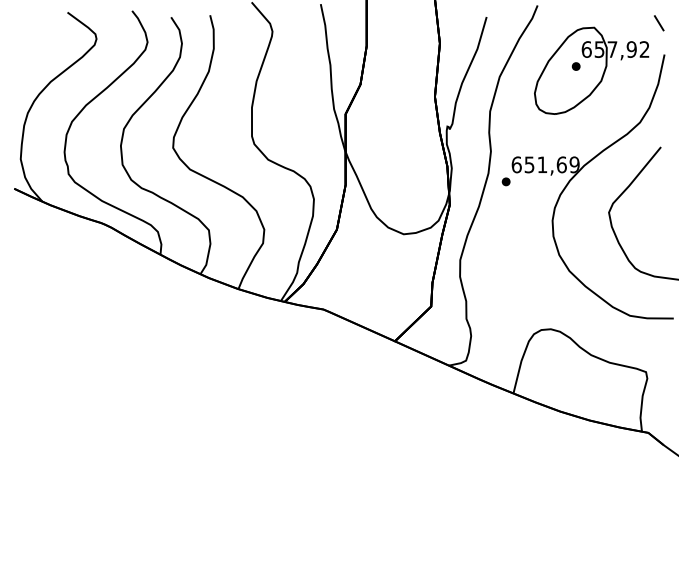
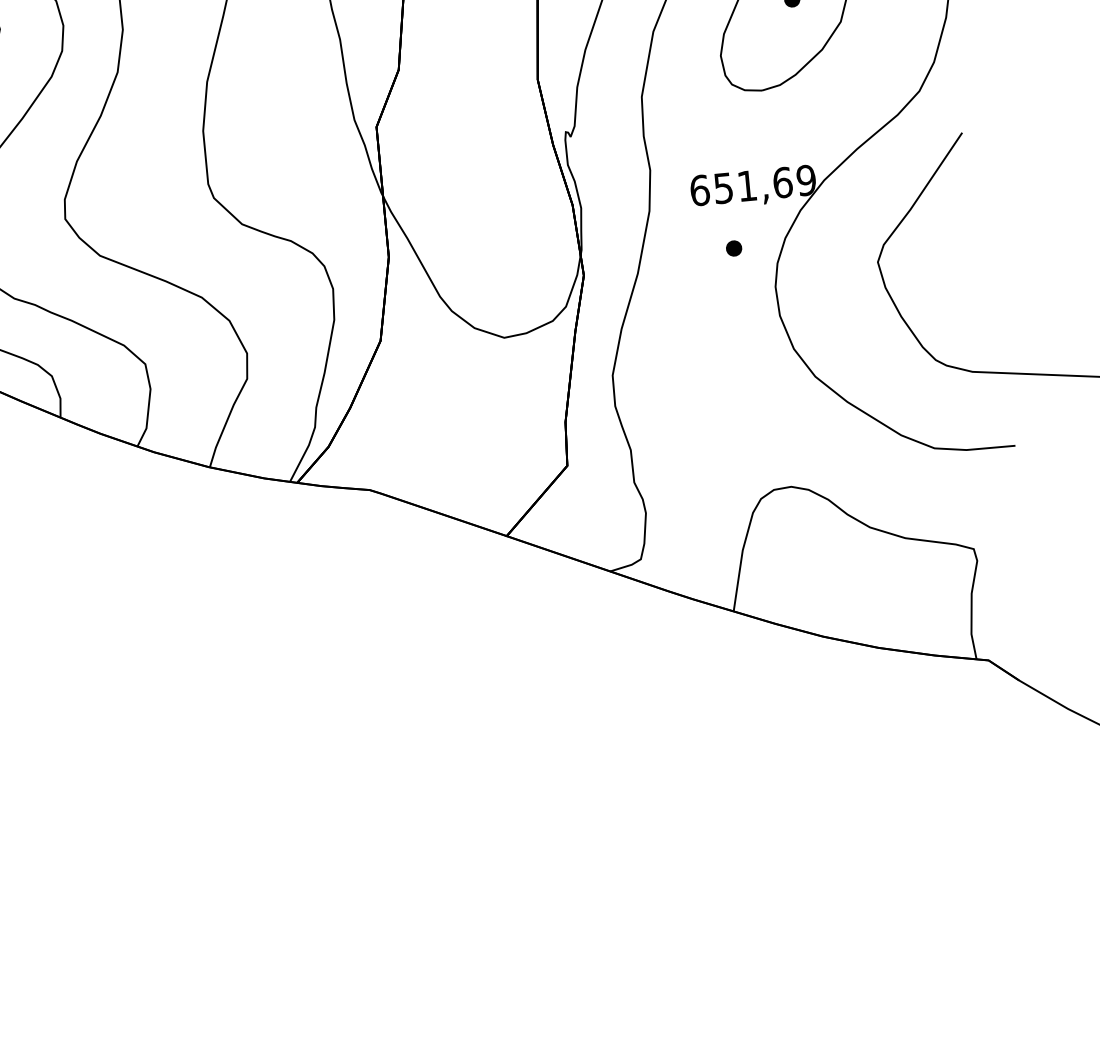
part: (505, 181) -> (732, 247), moved

